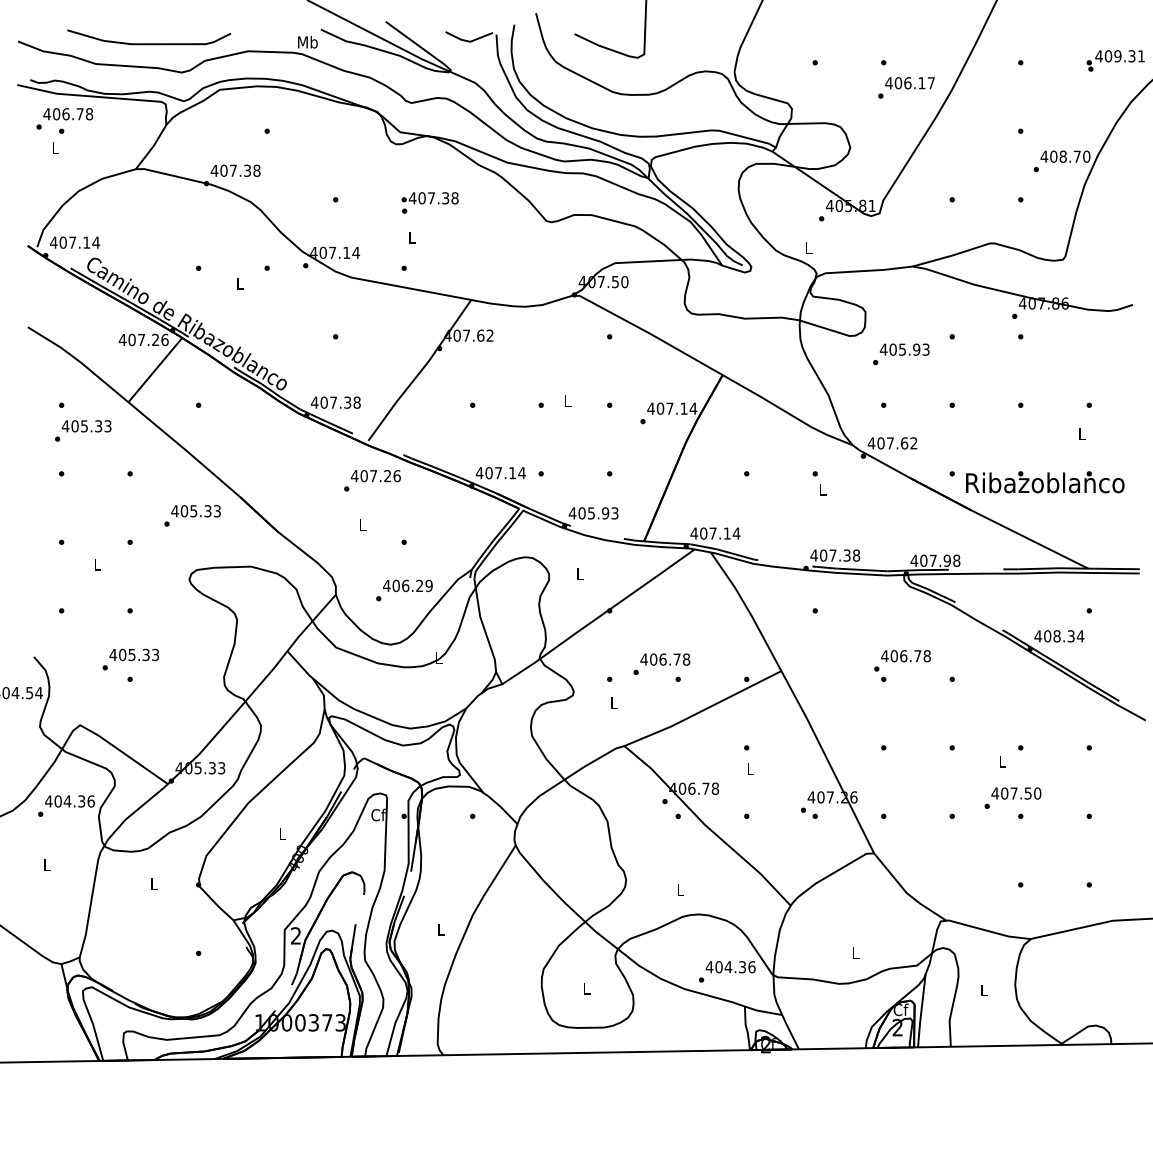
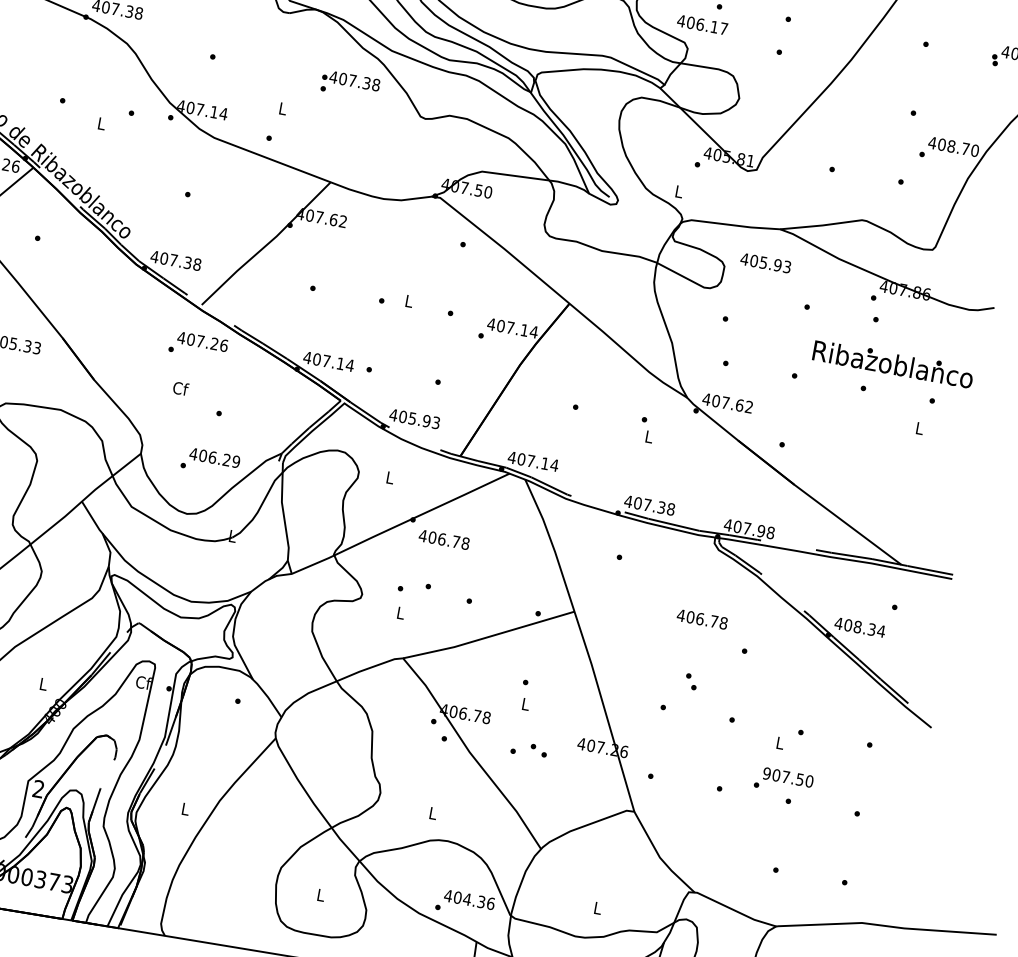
text: (909, 83) -> (701, 25), moved
text: (429, 202) -> (349, 84), moved
text: (904, 349) -> (765, 262), moved
text: (1045, 482) -> (893, 363), moved
text: (362, 524) -> (180, 387), L -> Cf
text: (665, 659) -> (444, 539), moved
part: (880, 673) -> (691, 681), moved
text: (995, 793) -> (767, 773), 407.50 -> 907.50
part: (808, 812) -> (538, 749), moved

